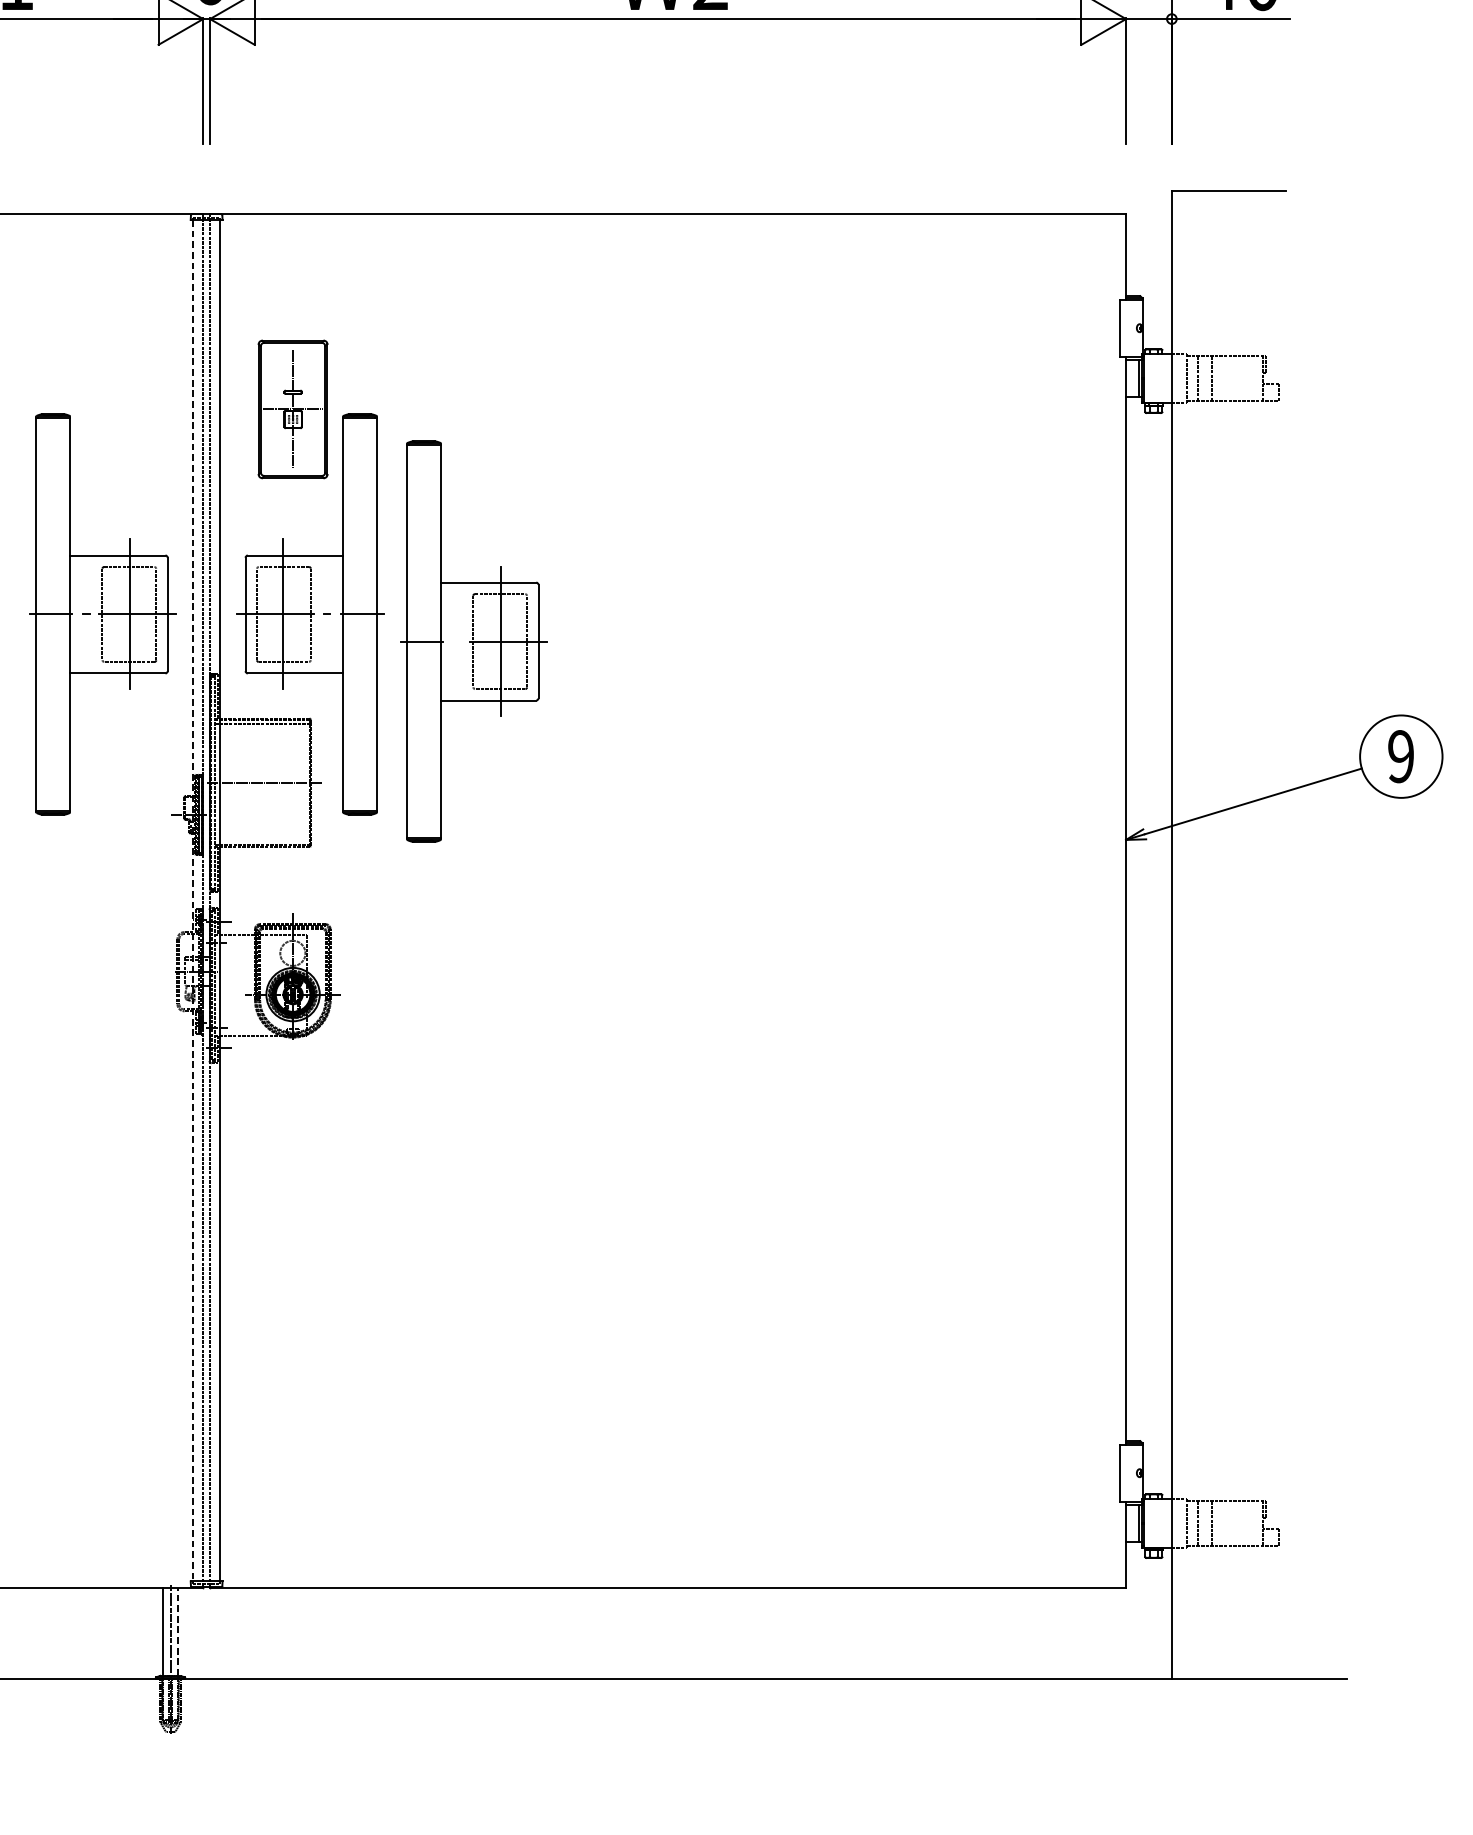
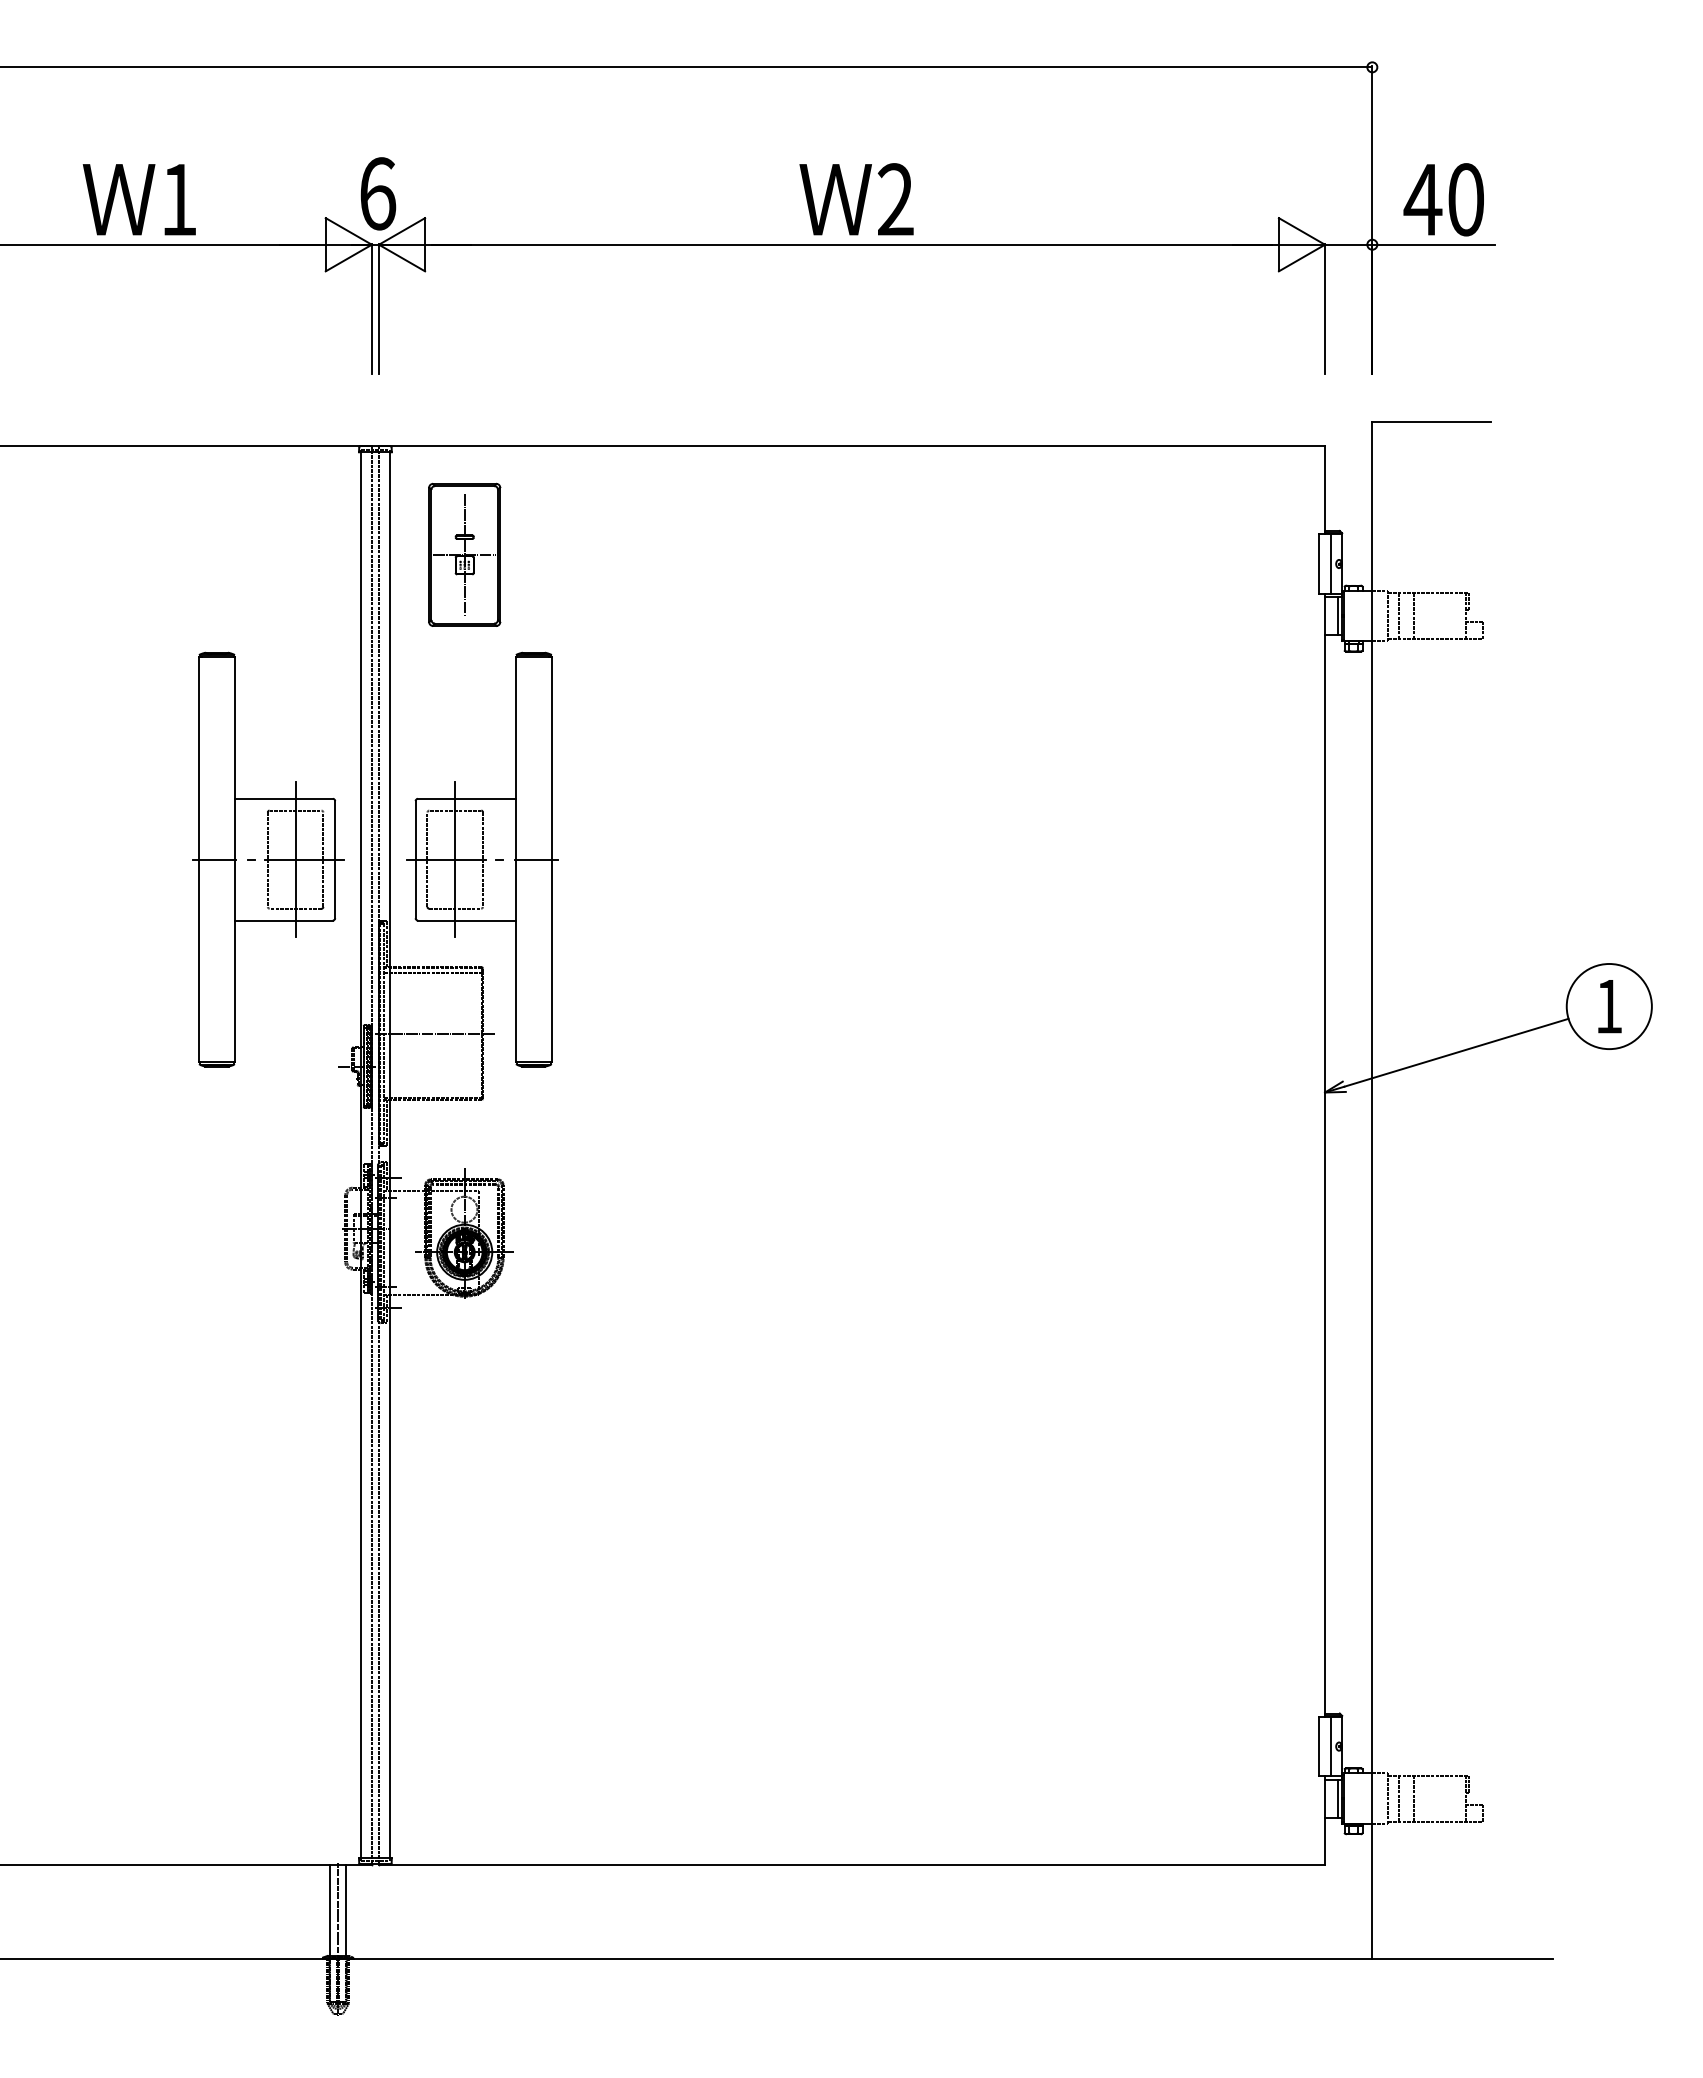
line: (1131, 327) -> (1330, 563), added
part: (292, 409) -> (464, 554), moved
part: (473, 641) -> (651, 887), removed
text: (1400, 756) -> (1608, 1006), 9 -> 1
line: (193, 900) -> (361, 1155), dashed -> solid
line: (1131, 1473) -> (1330, 1746), added
line: (177, 1631) -> (345, 1910), dashed -> solid

